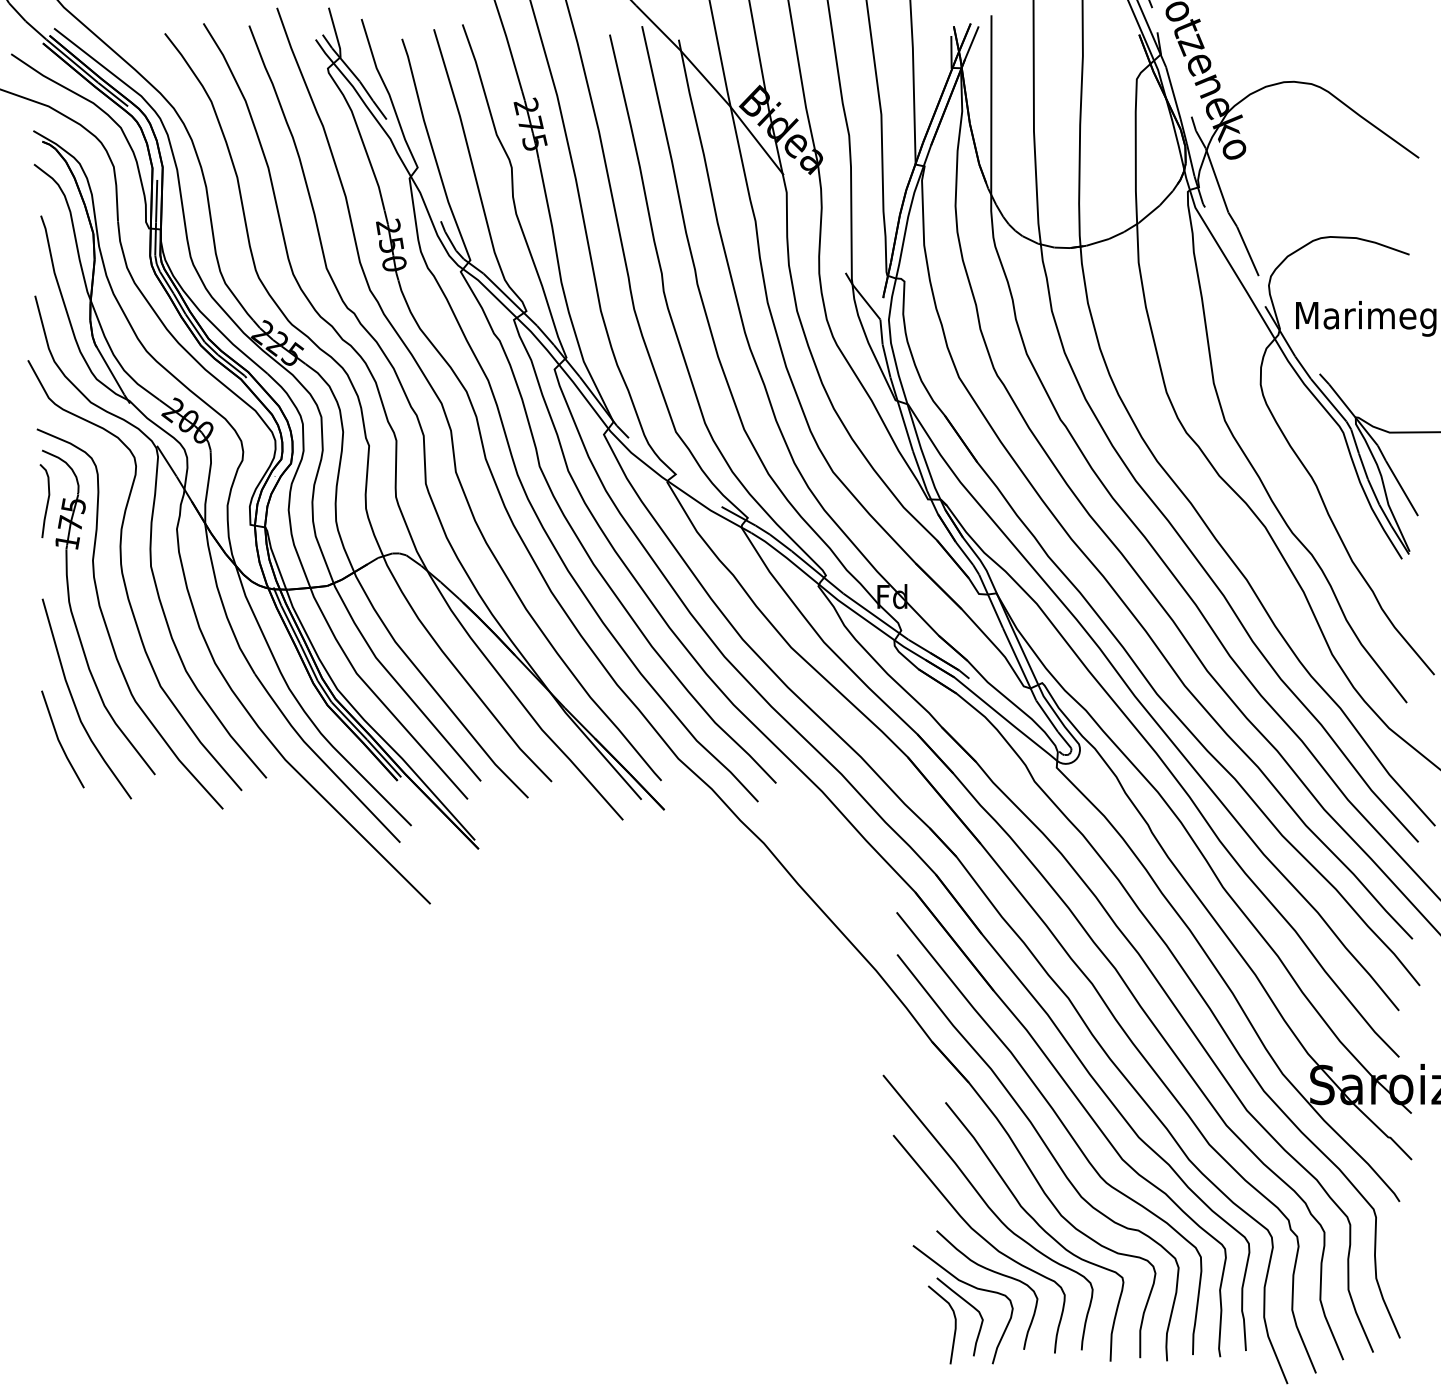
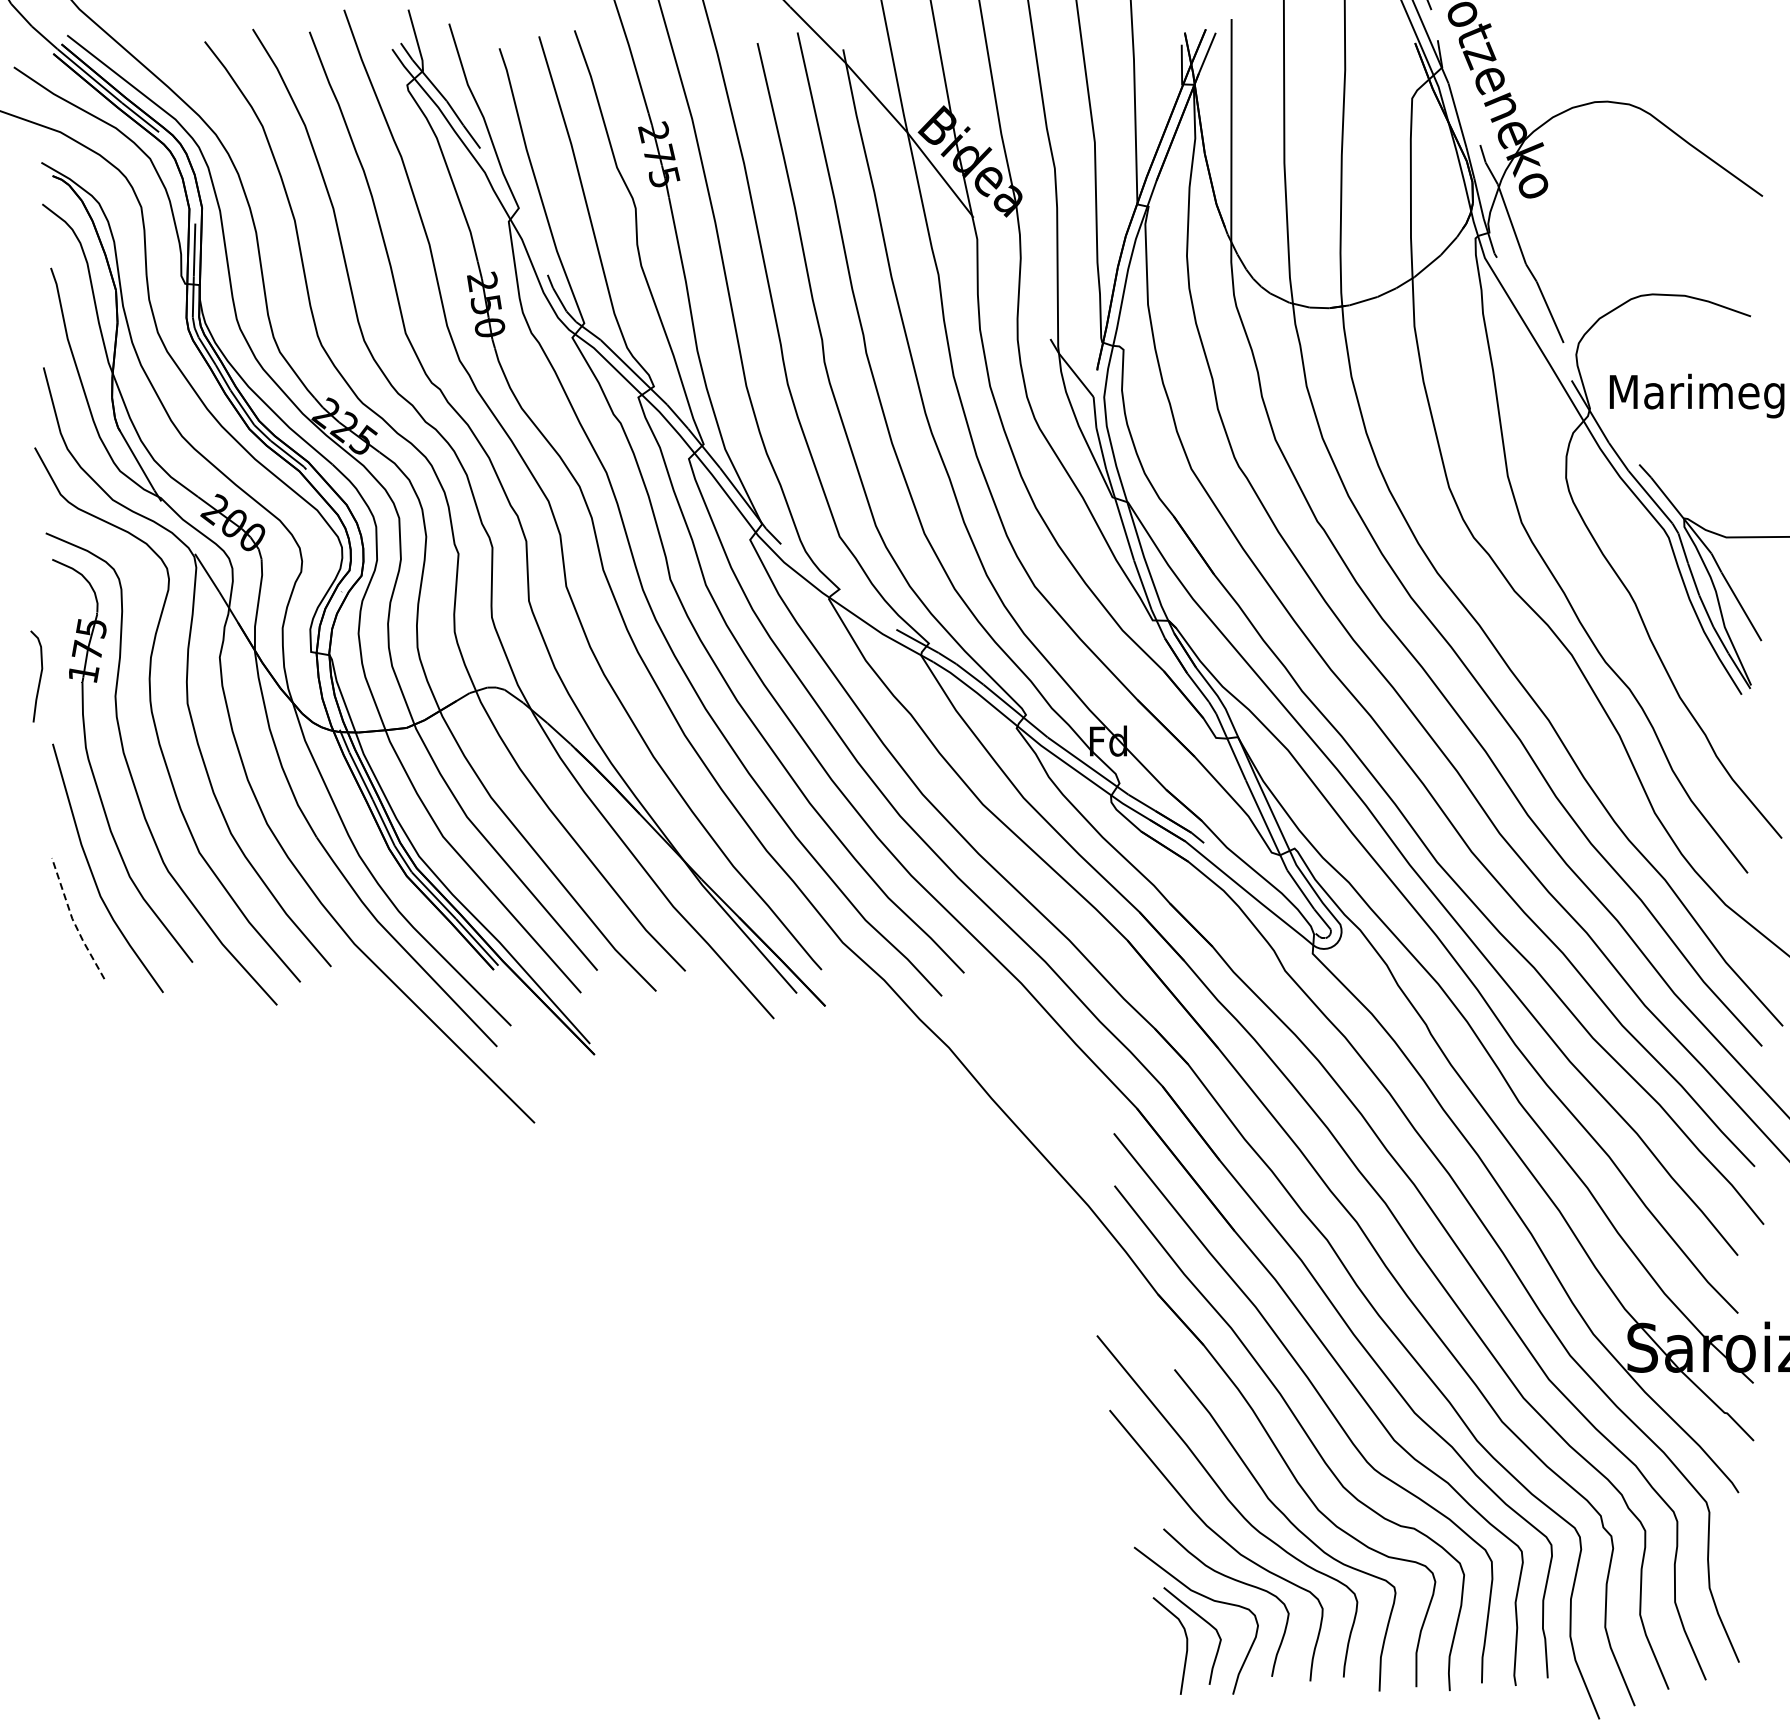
curve: (47, 501) -> (39, 676), moved
line: (59, 740) -> (73, 920), solid -> dashed

